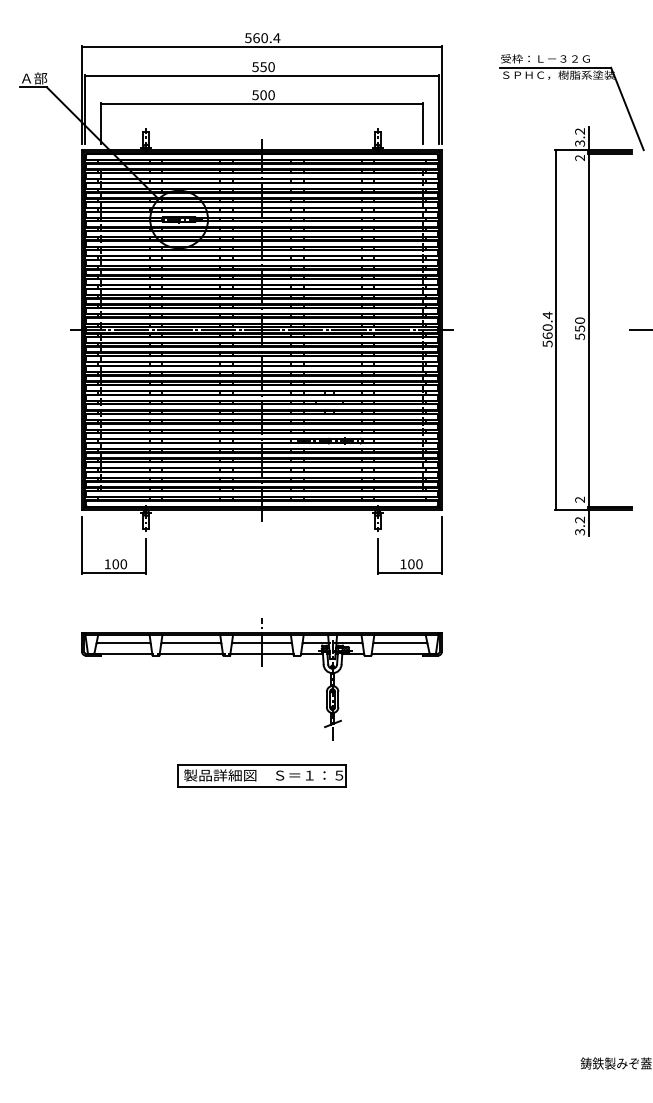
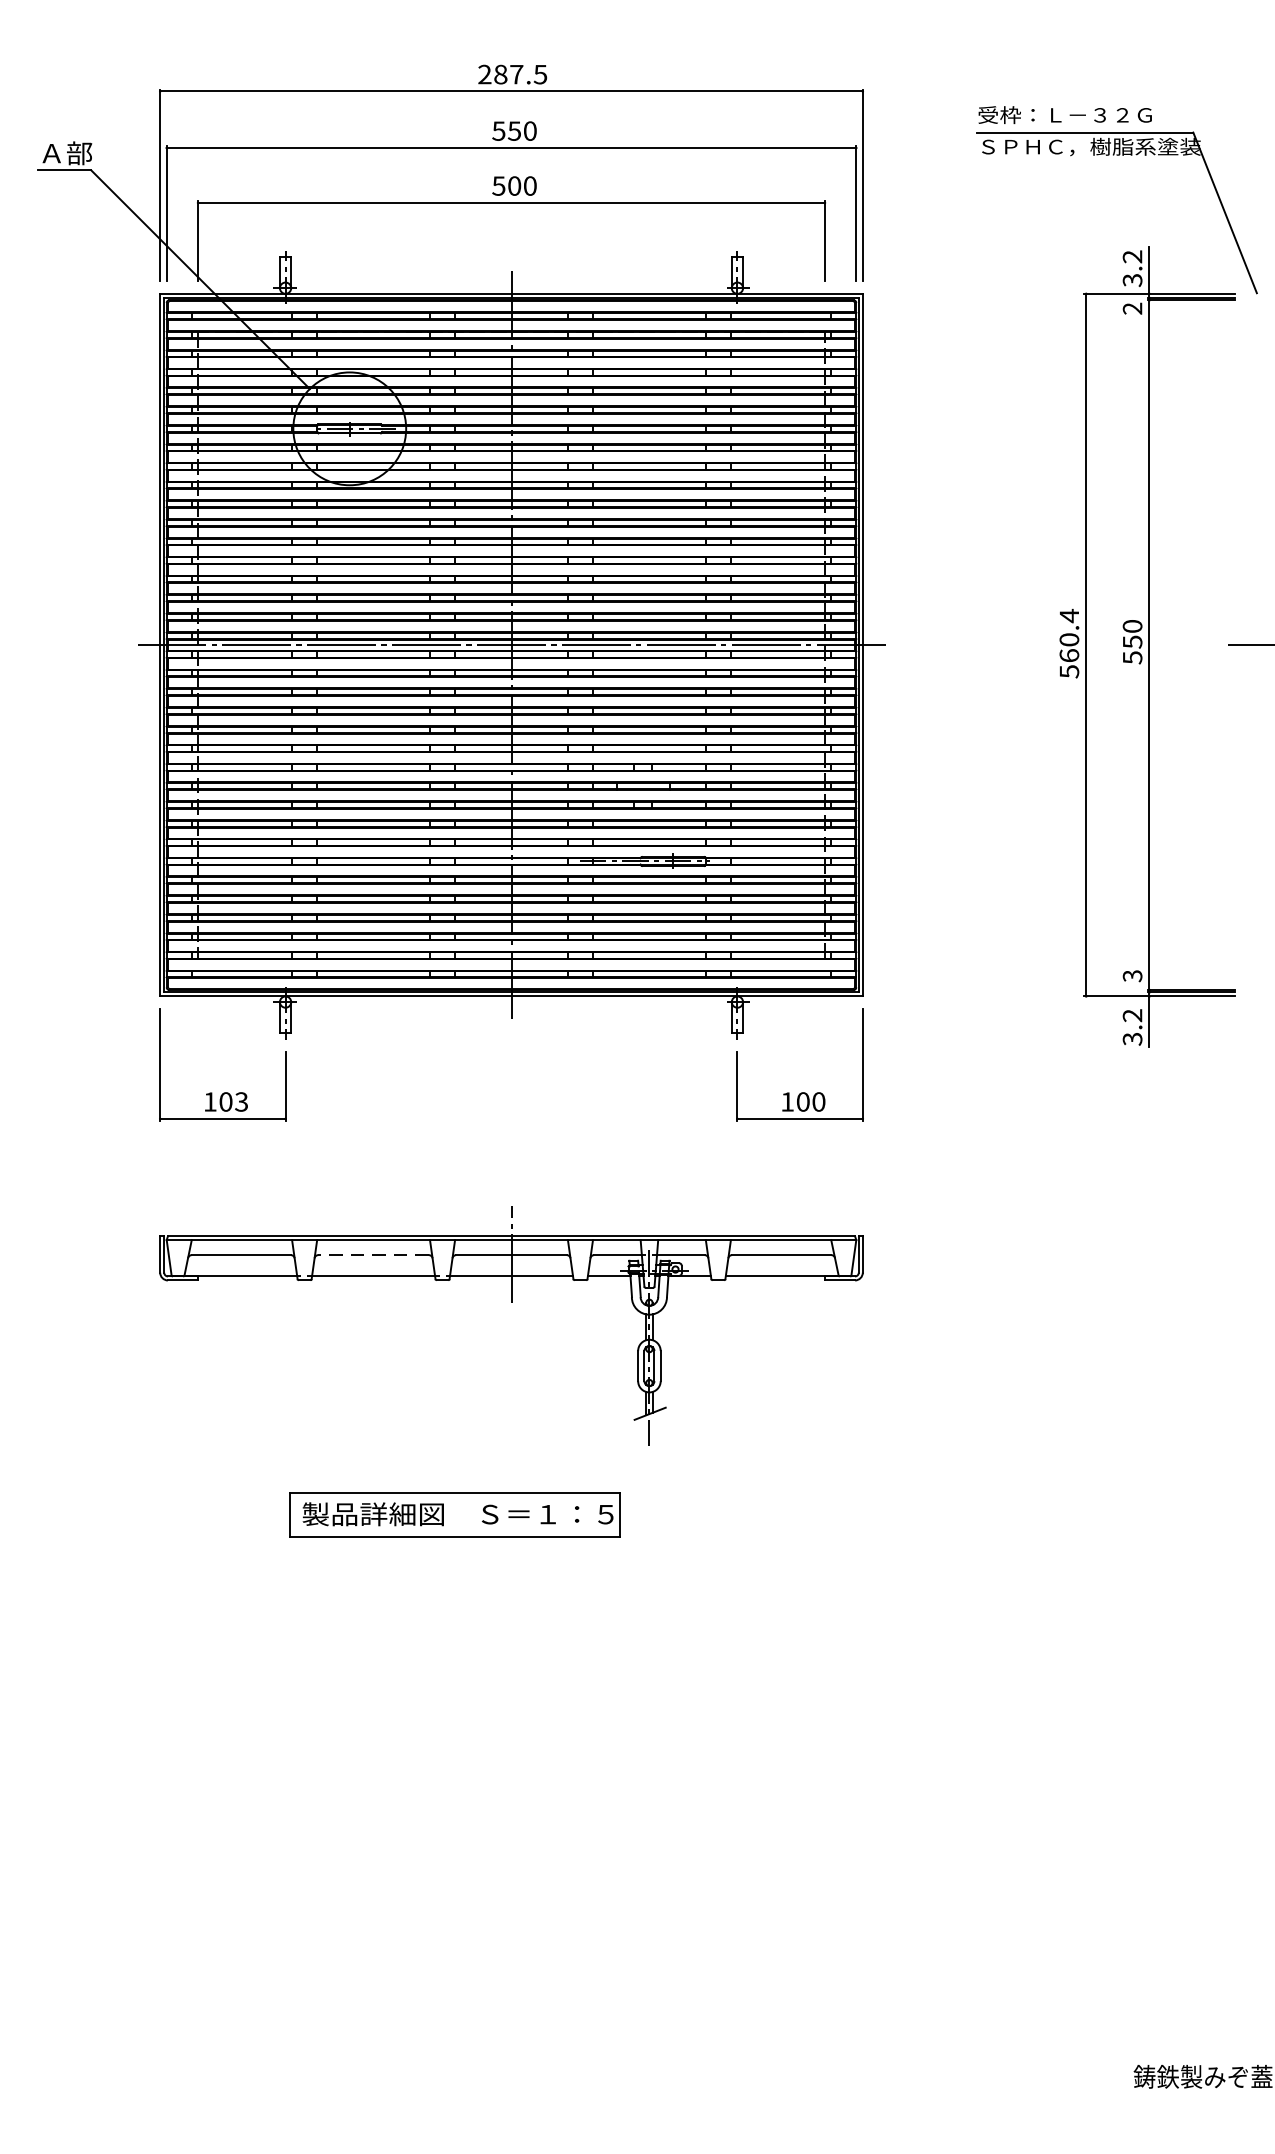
text: (262, 38) -> (512, 75), 560.4 -> 287.5
text: (580, 499) -> (1133, 975), 2 -> 3
text: (123, 564) -> (241, 1102), 100 -> 103
line: (190, 642) -> (371, 1254), solid -> dashed
part: (261, 775) -> (453, 1514), moved

